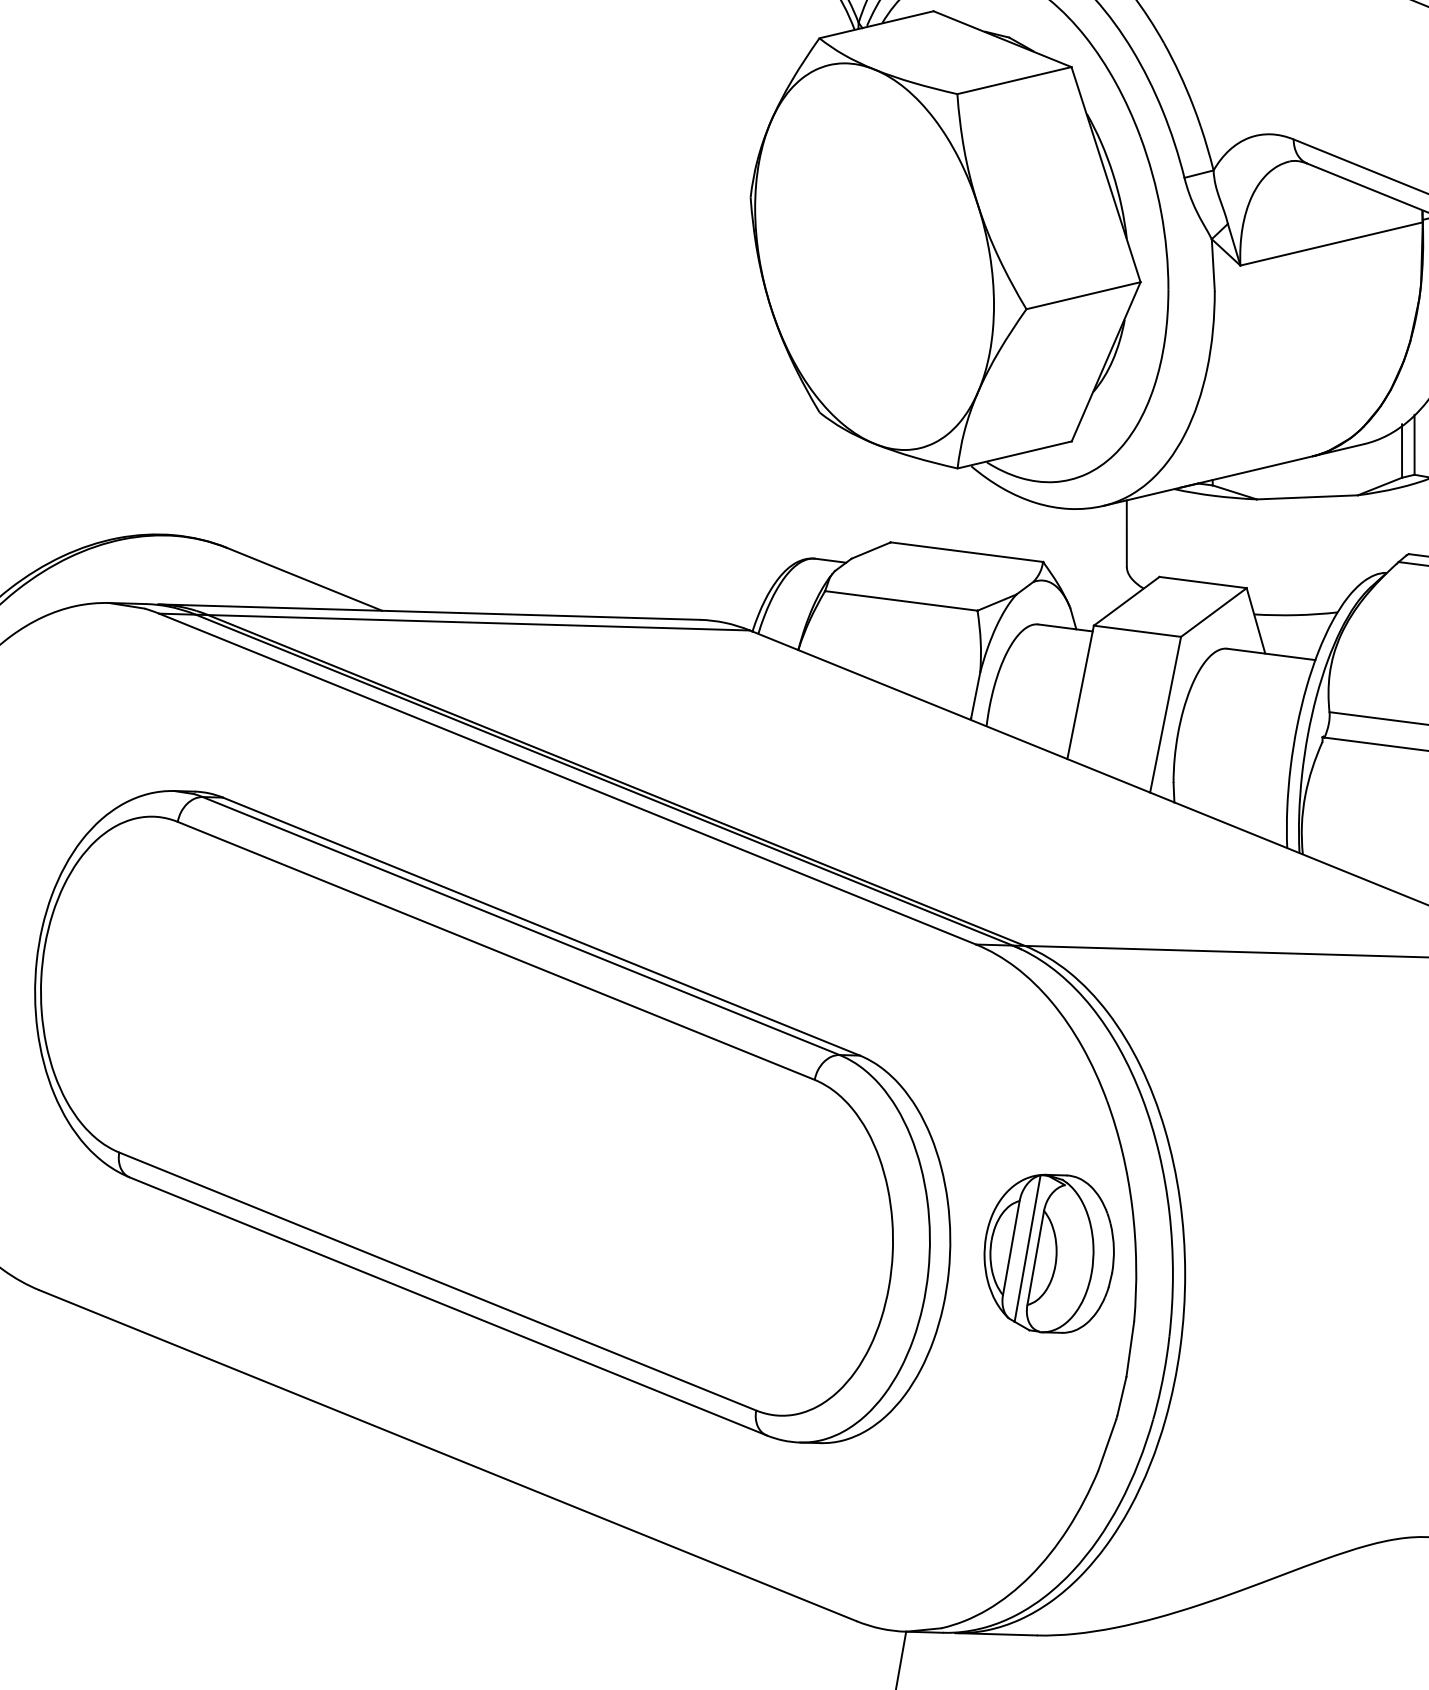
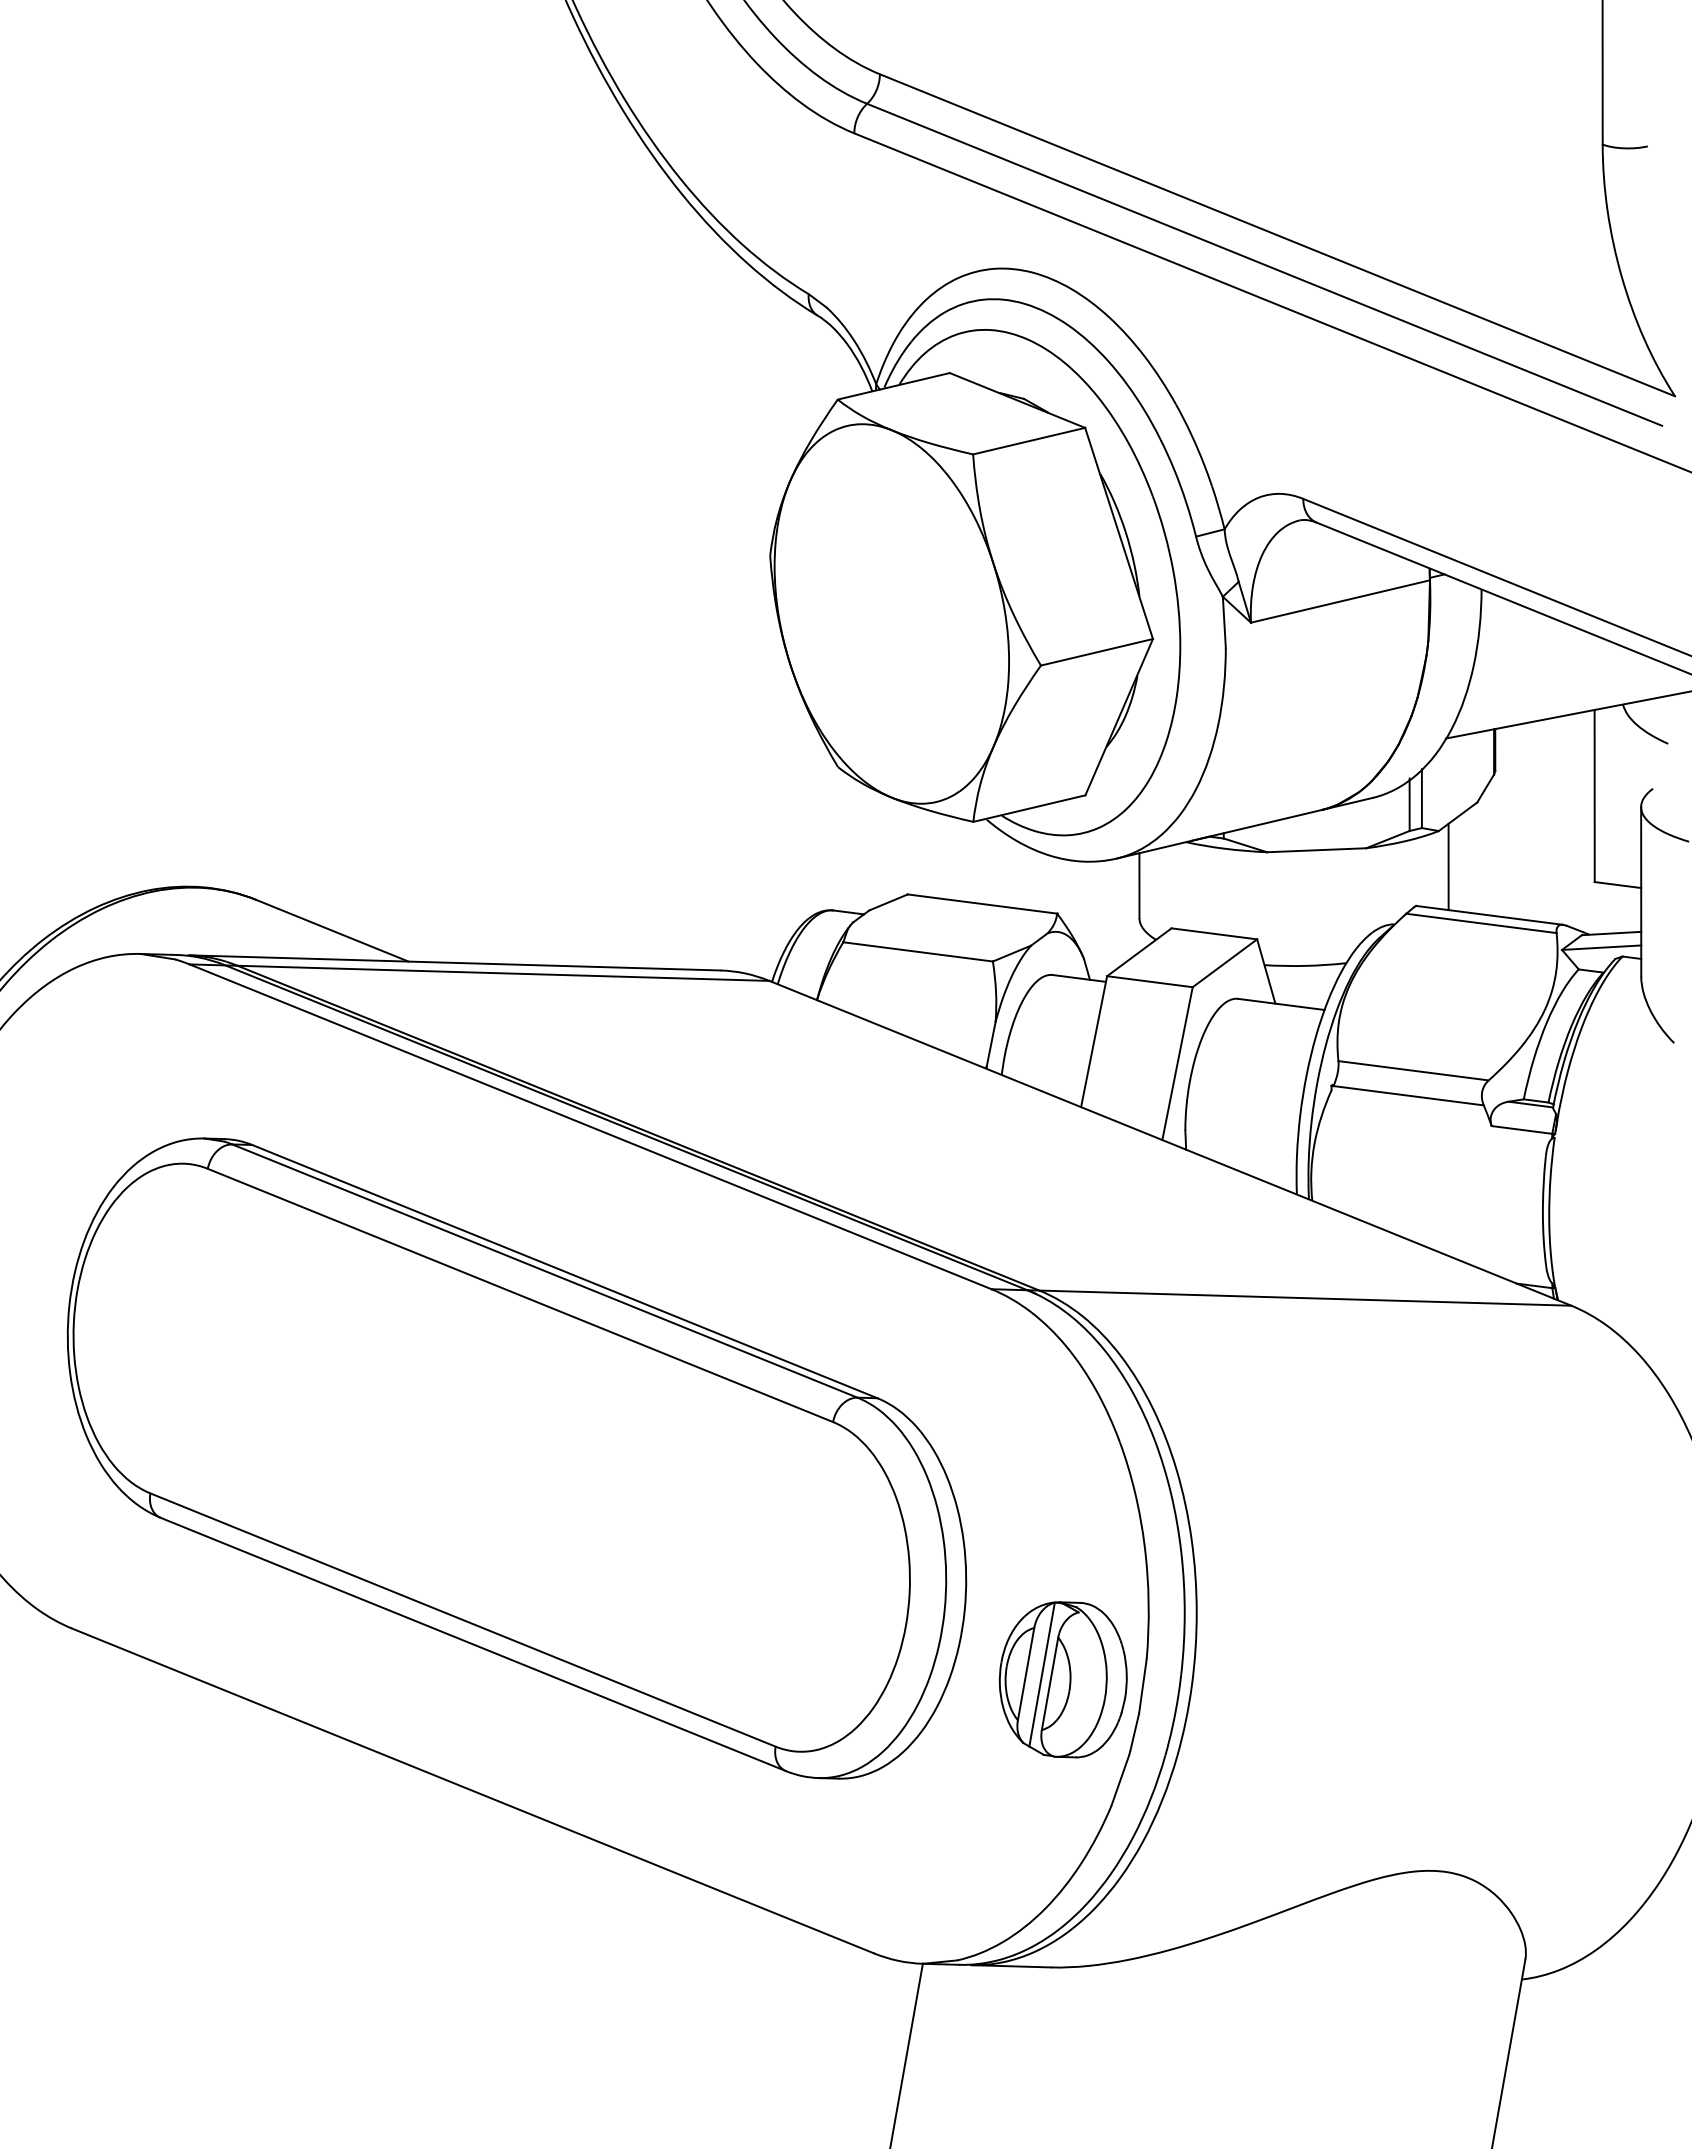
part: (1048, 1253) -> (1062, 1679), moved

